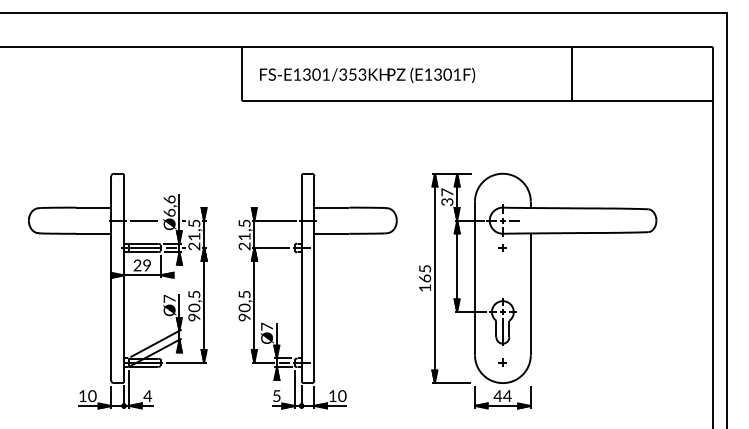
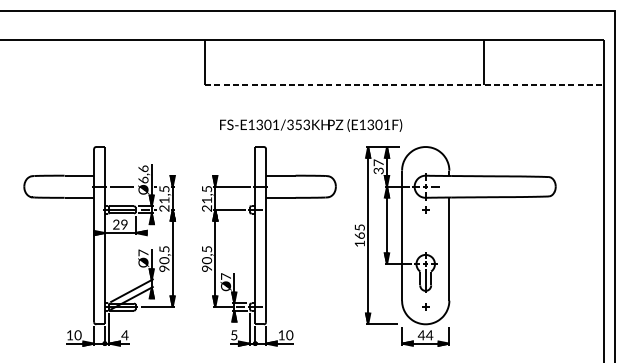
text: (367, 74) -> (311, 124), moved
line: (478, 100) -> (405, 84), solid -> dashed

